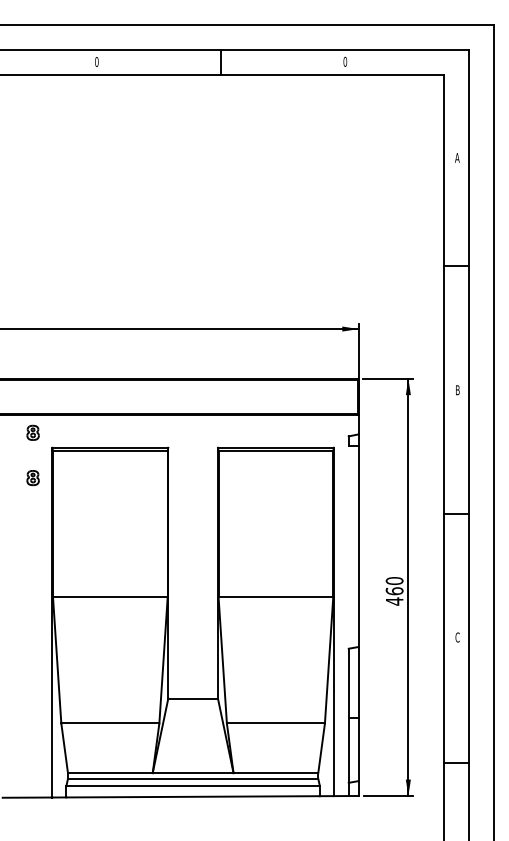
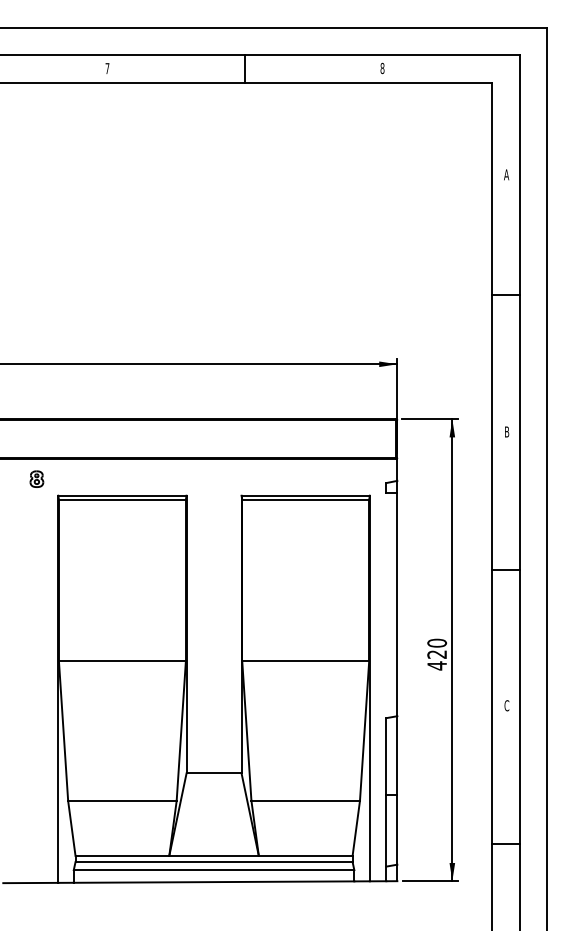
text: (96, 61) -> (107, 68), 0 -> 7
text: (345, 61) -> (382, 68), 0 -> 8
part: (32, 477) -> (36, 528), removed
text: (394, 591) -> (437, 654), 460 -> 420

